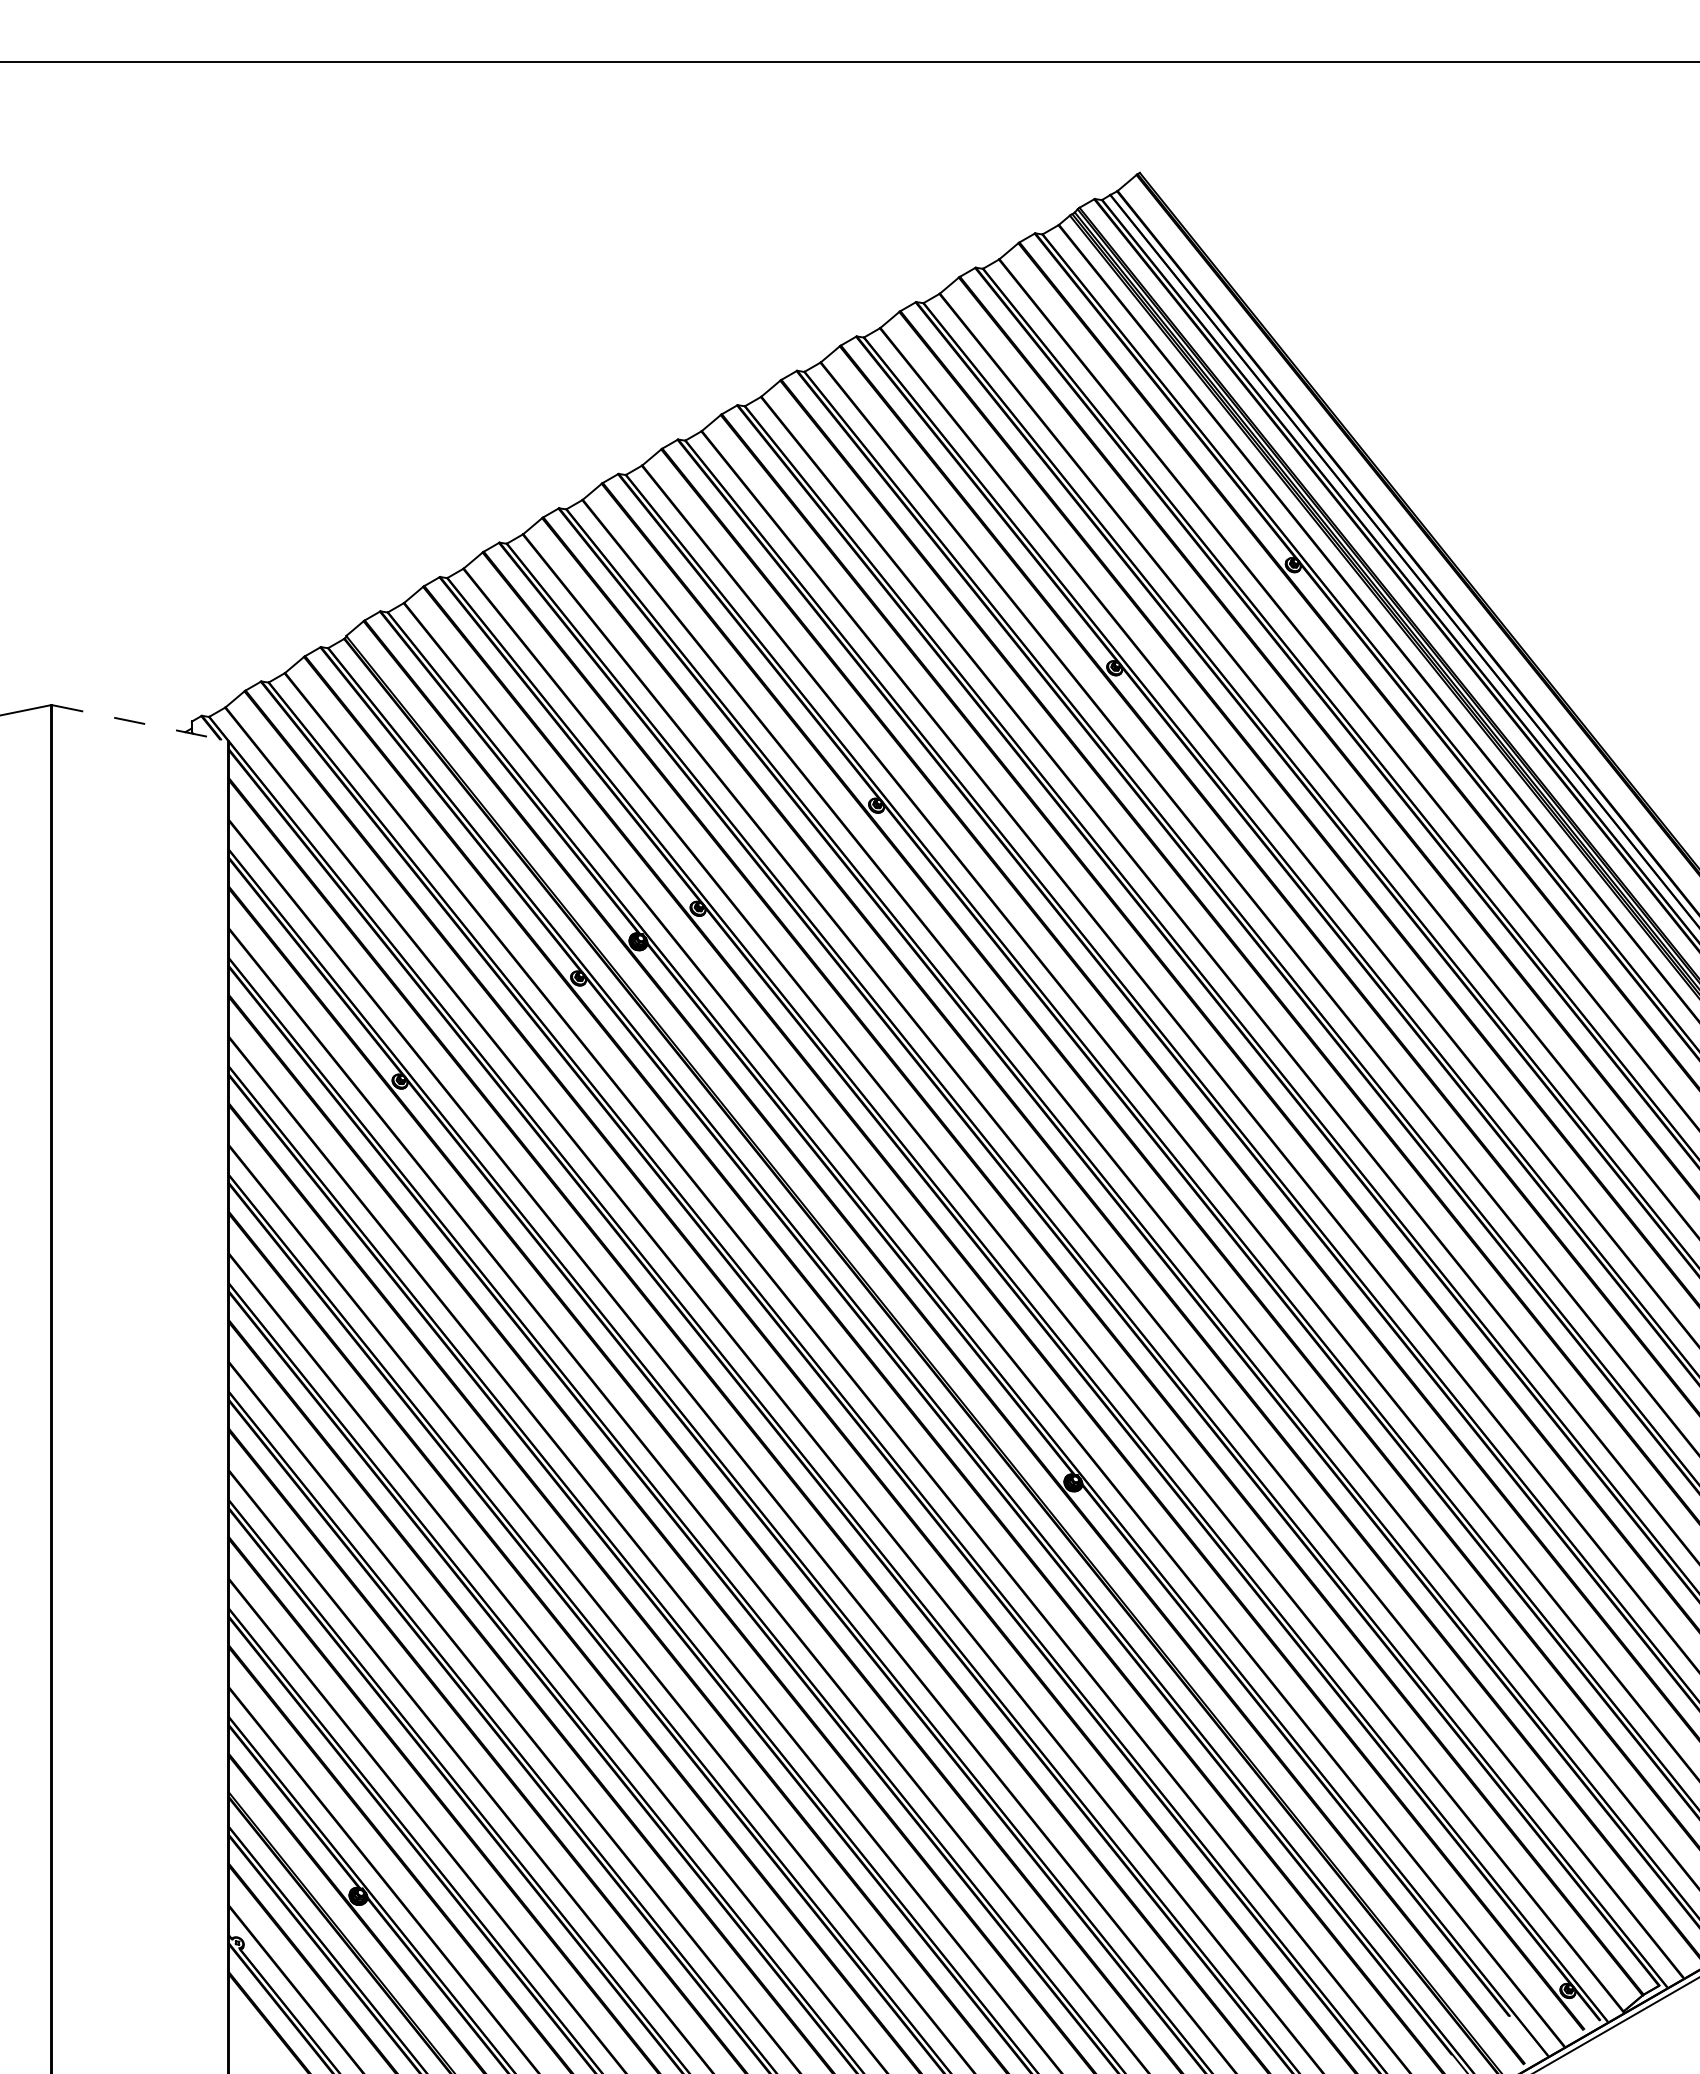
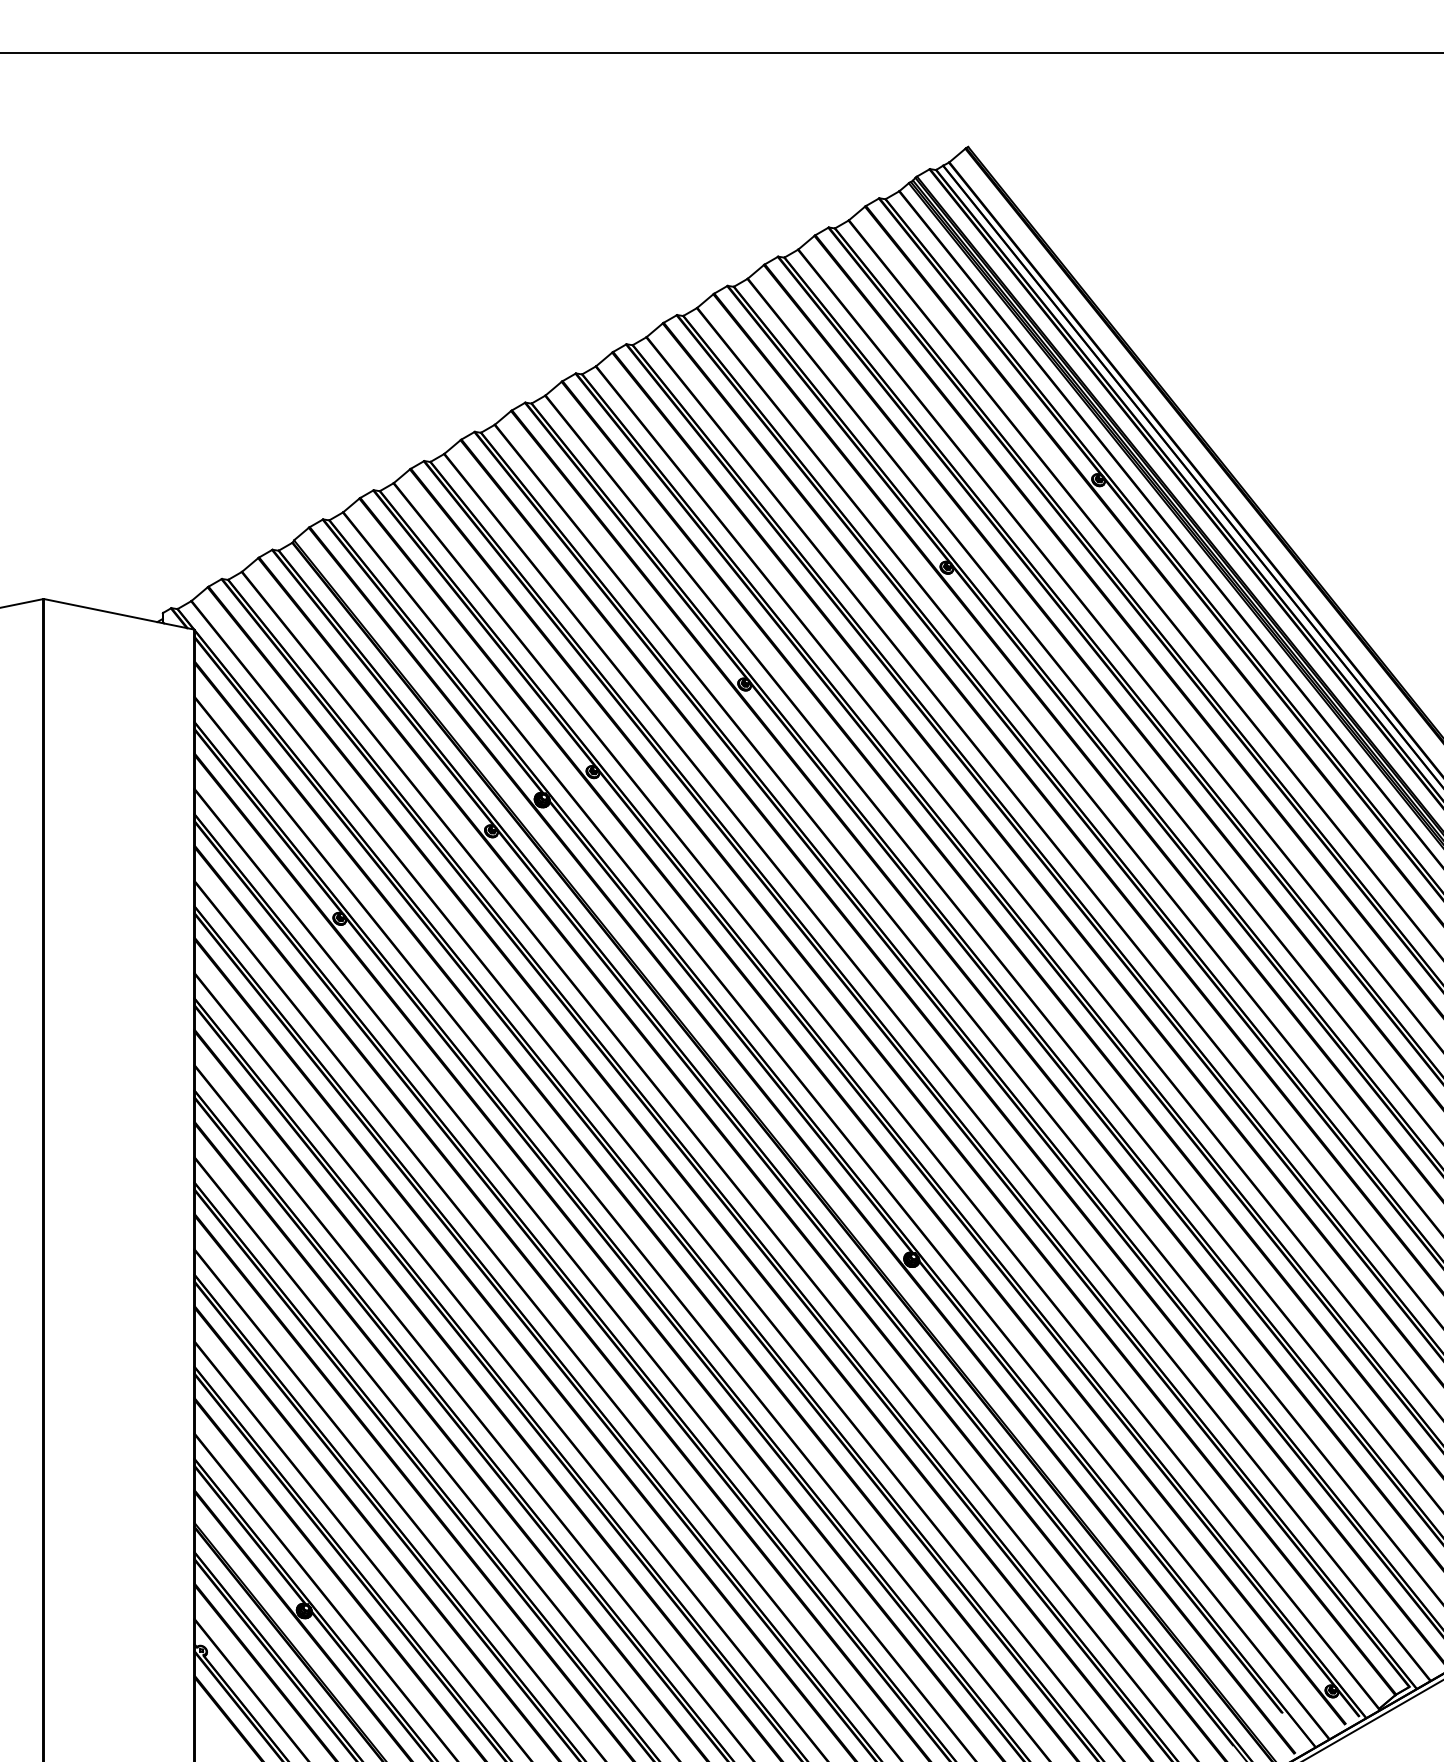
line: (140, 723) -> (119, 614), dashed -> solid

